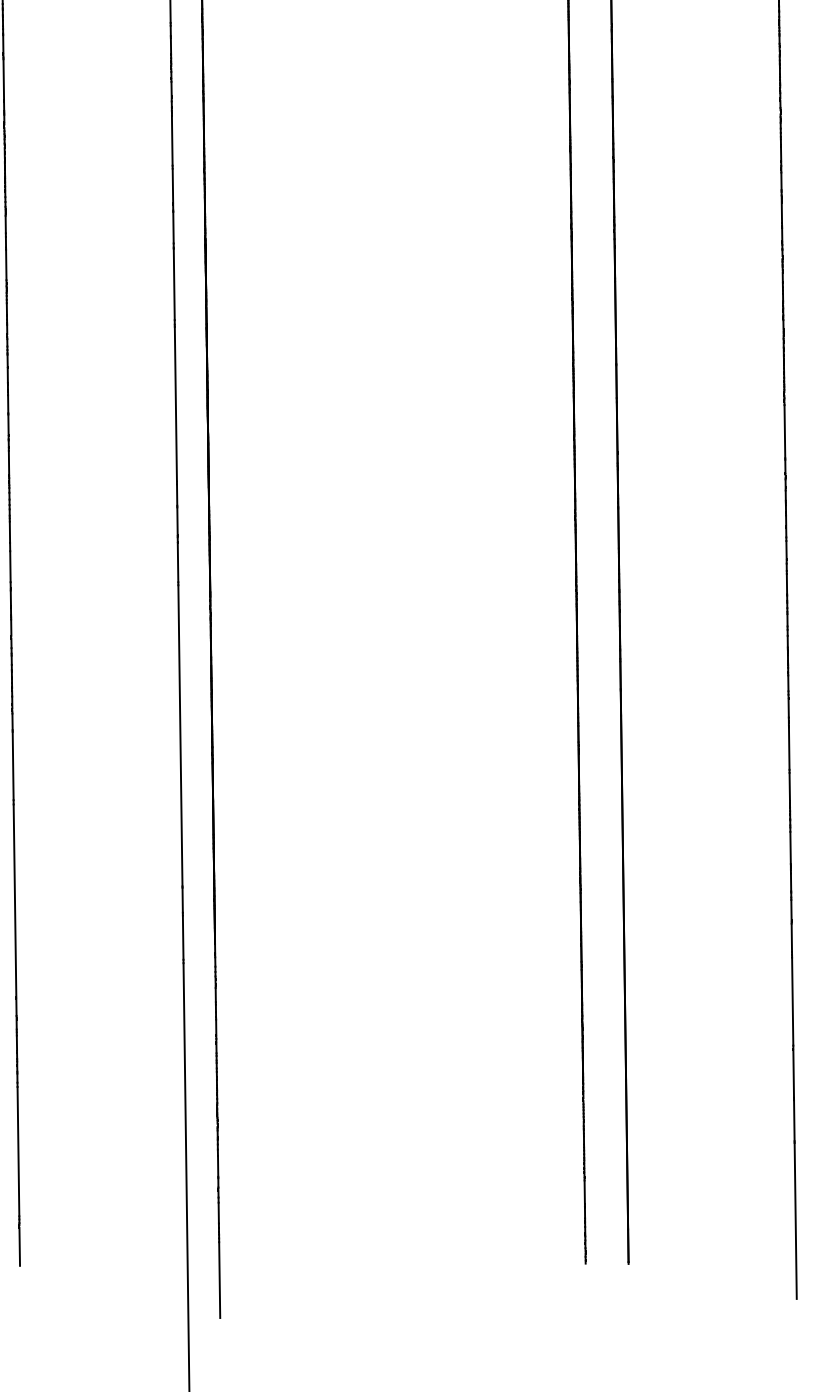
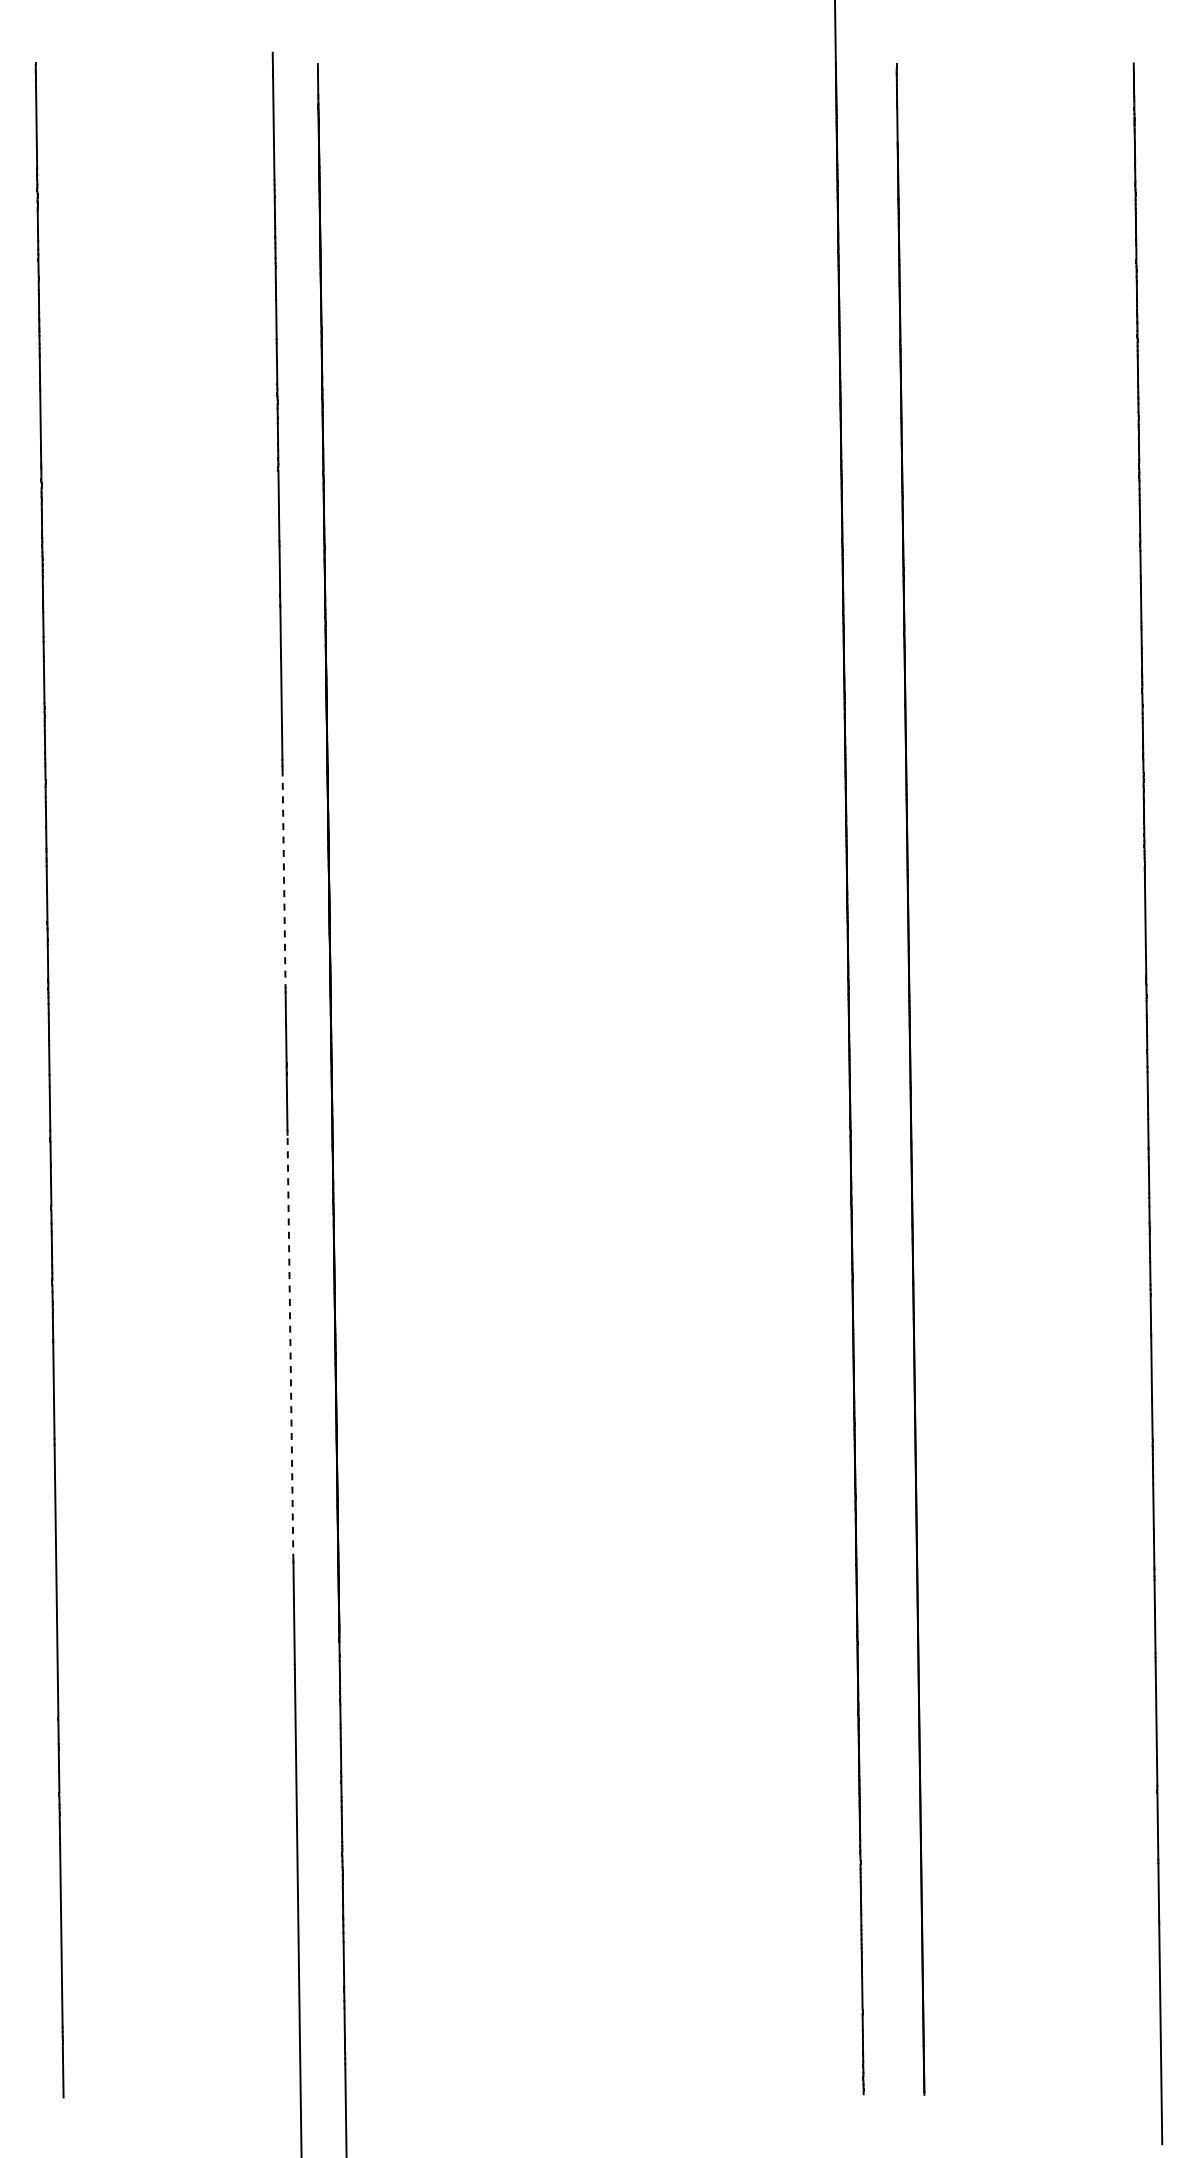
line: (176, 404) -> (284, 879), solid -> dashed
line: (180, 735) -> (290, 1347), solid -> dashed

